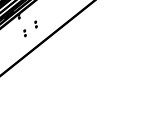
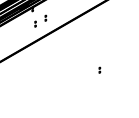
part: (108, 75) -> (99, 69), added

